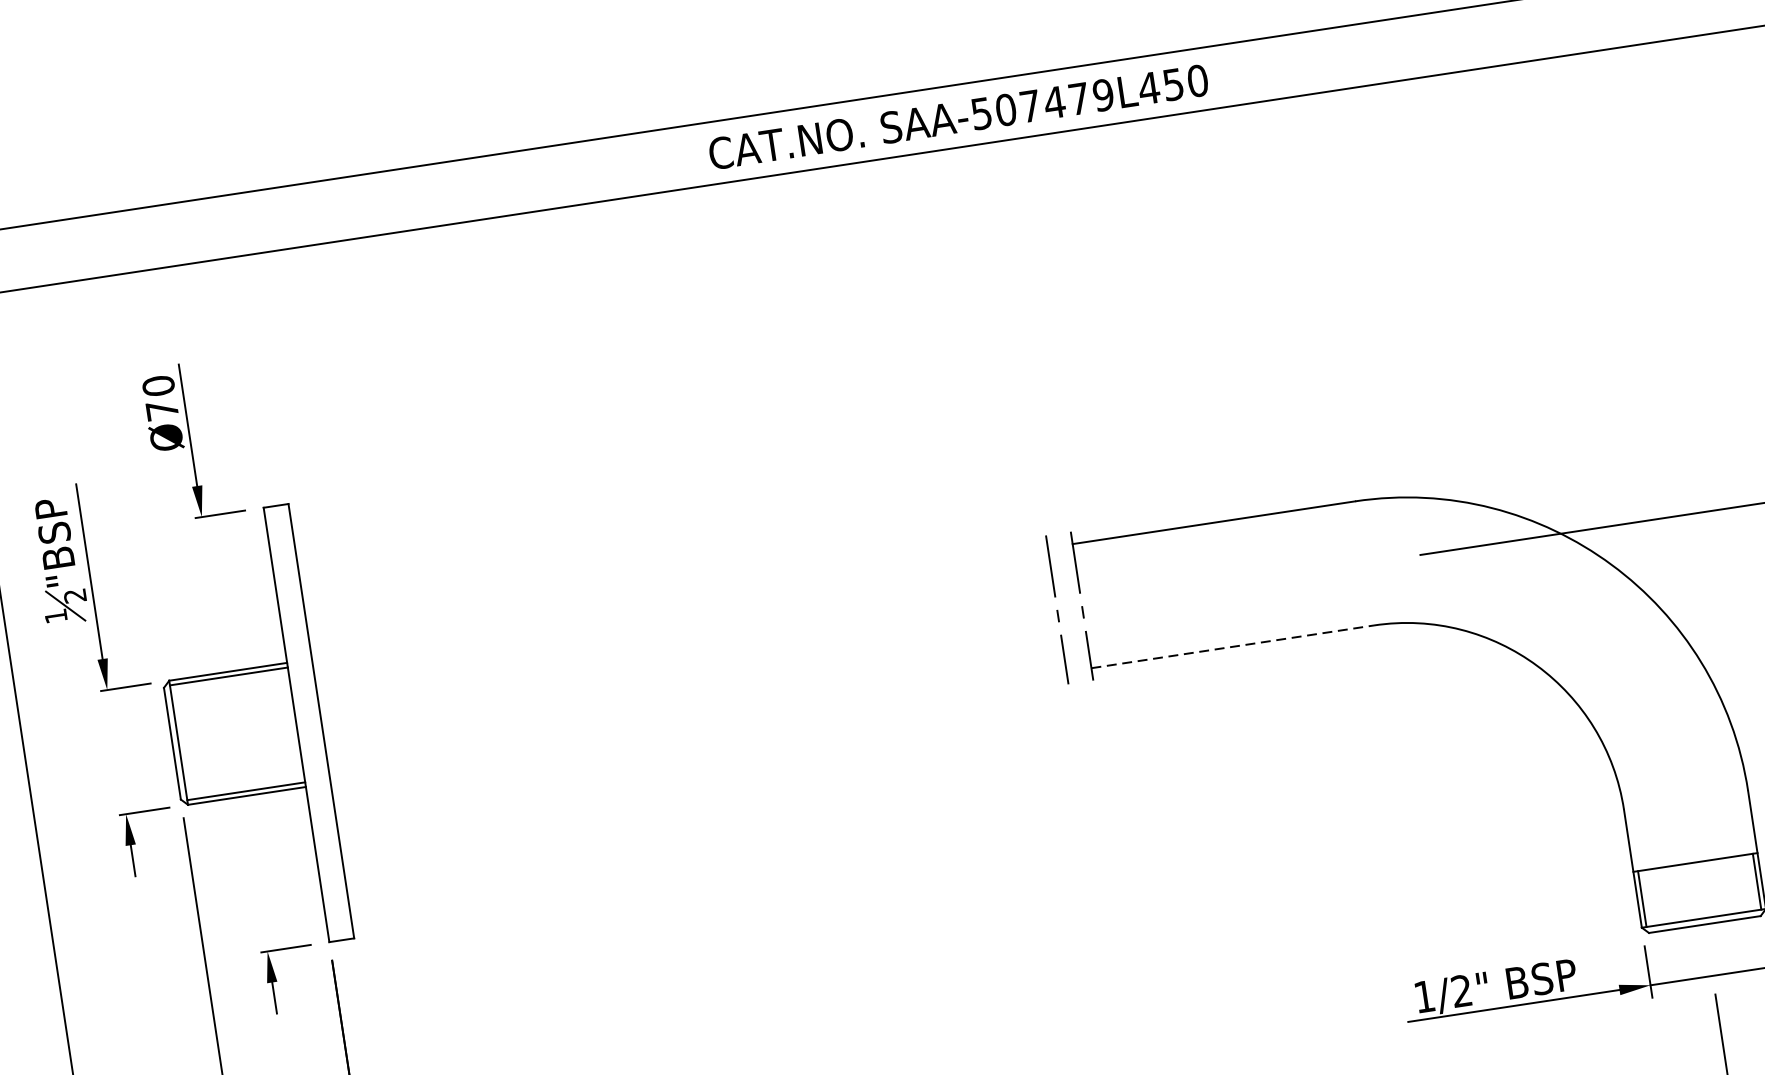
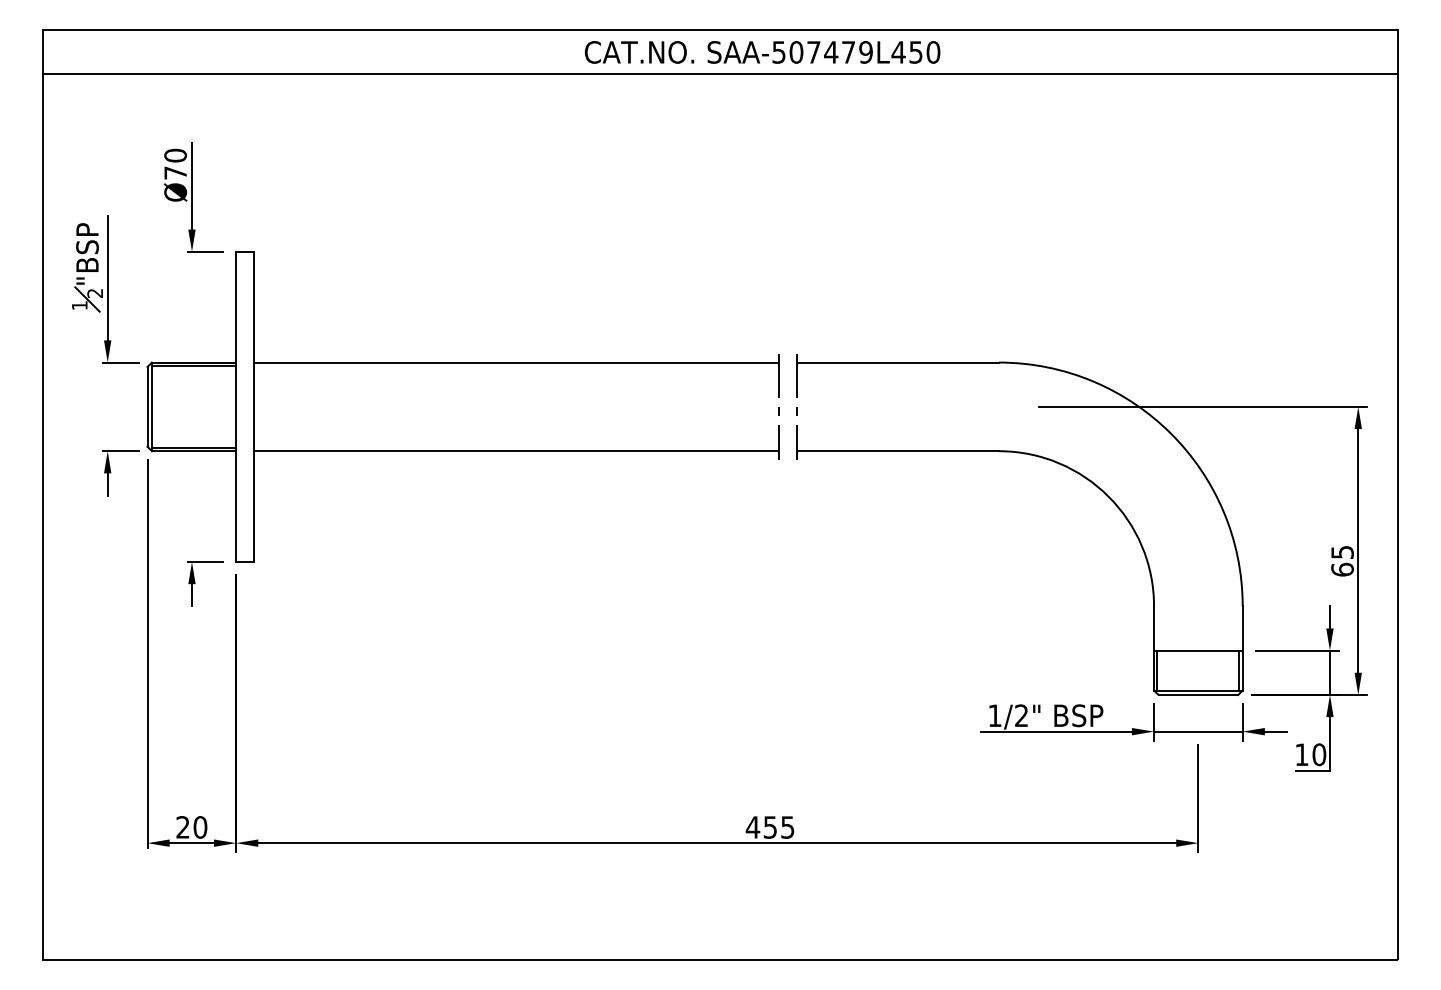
line: (679, 603) -> (516, 362), added
line: (1233, 647) -> (898, 451), dashed -> solid
line: (698, 728) -> (516, 451), added

